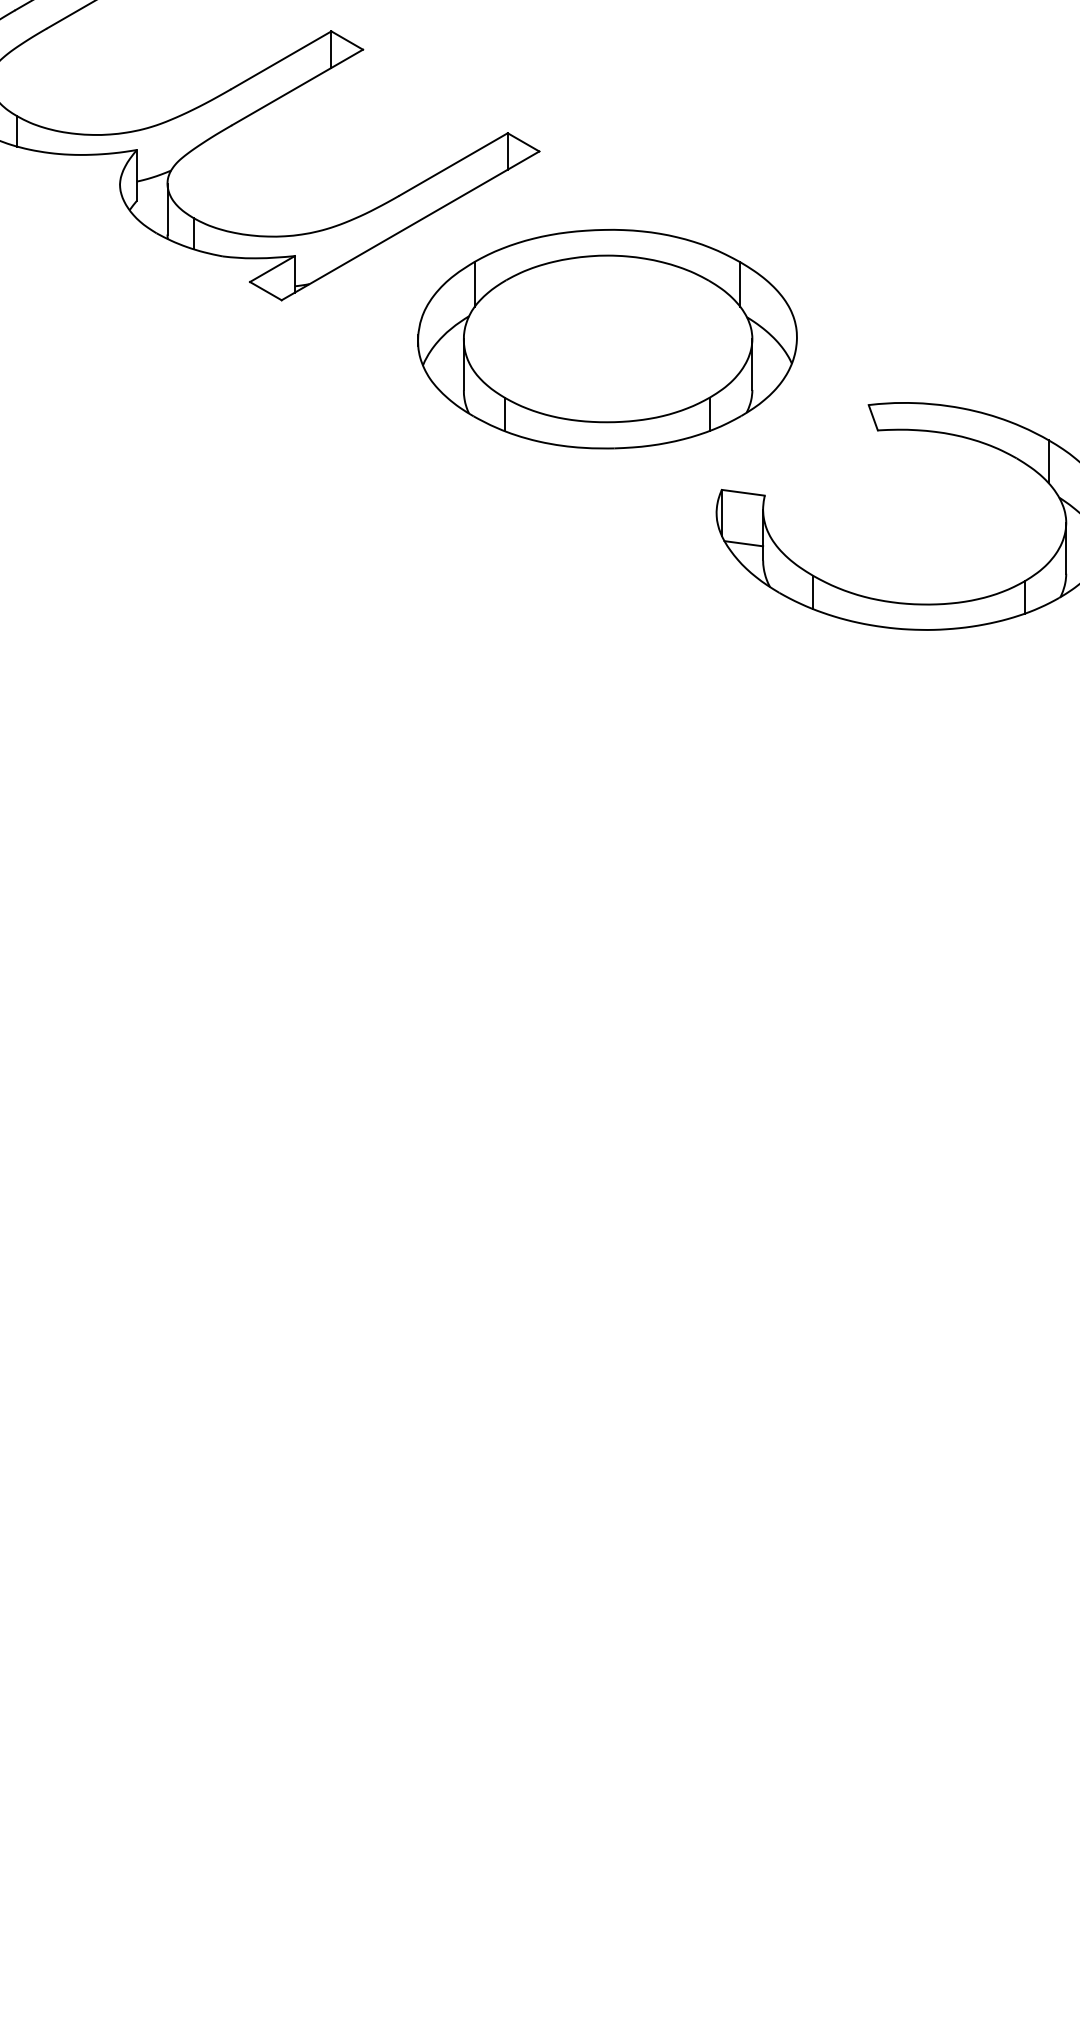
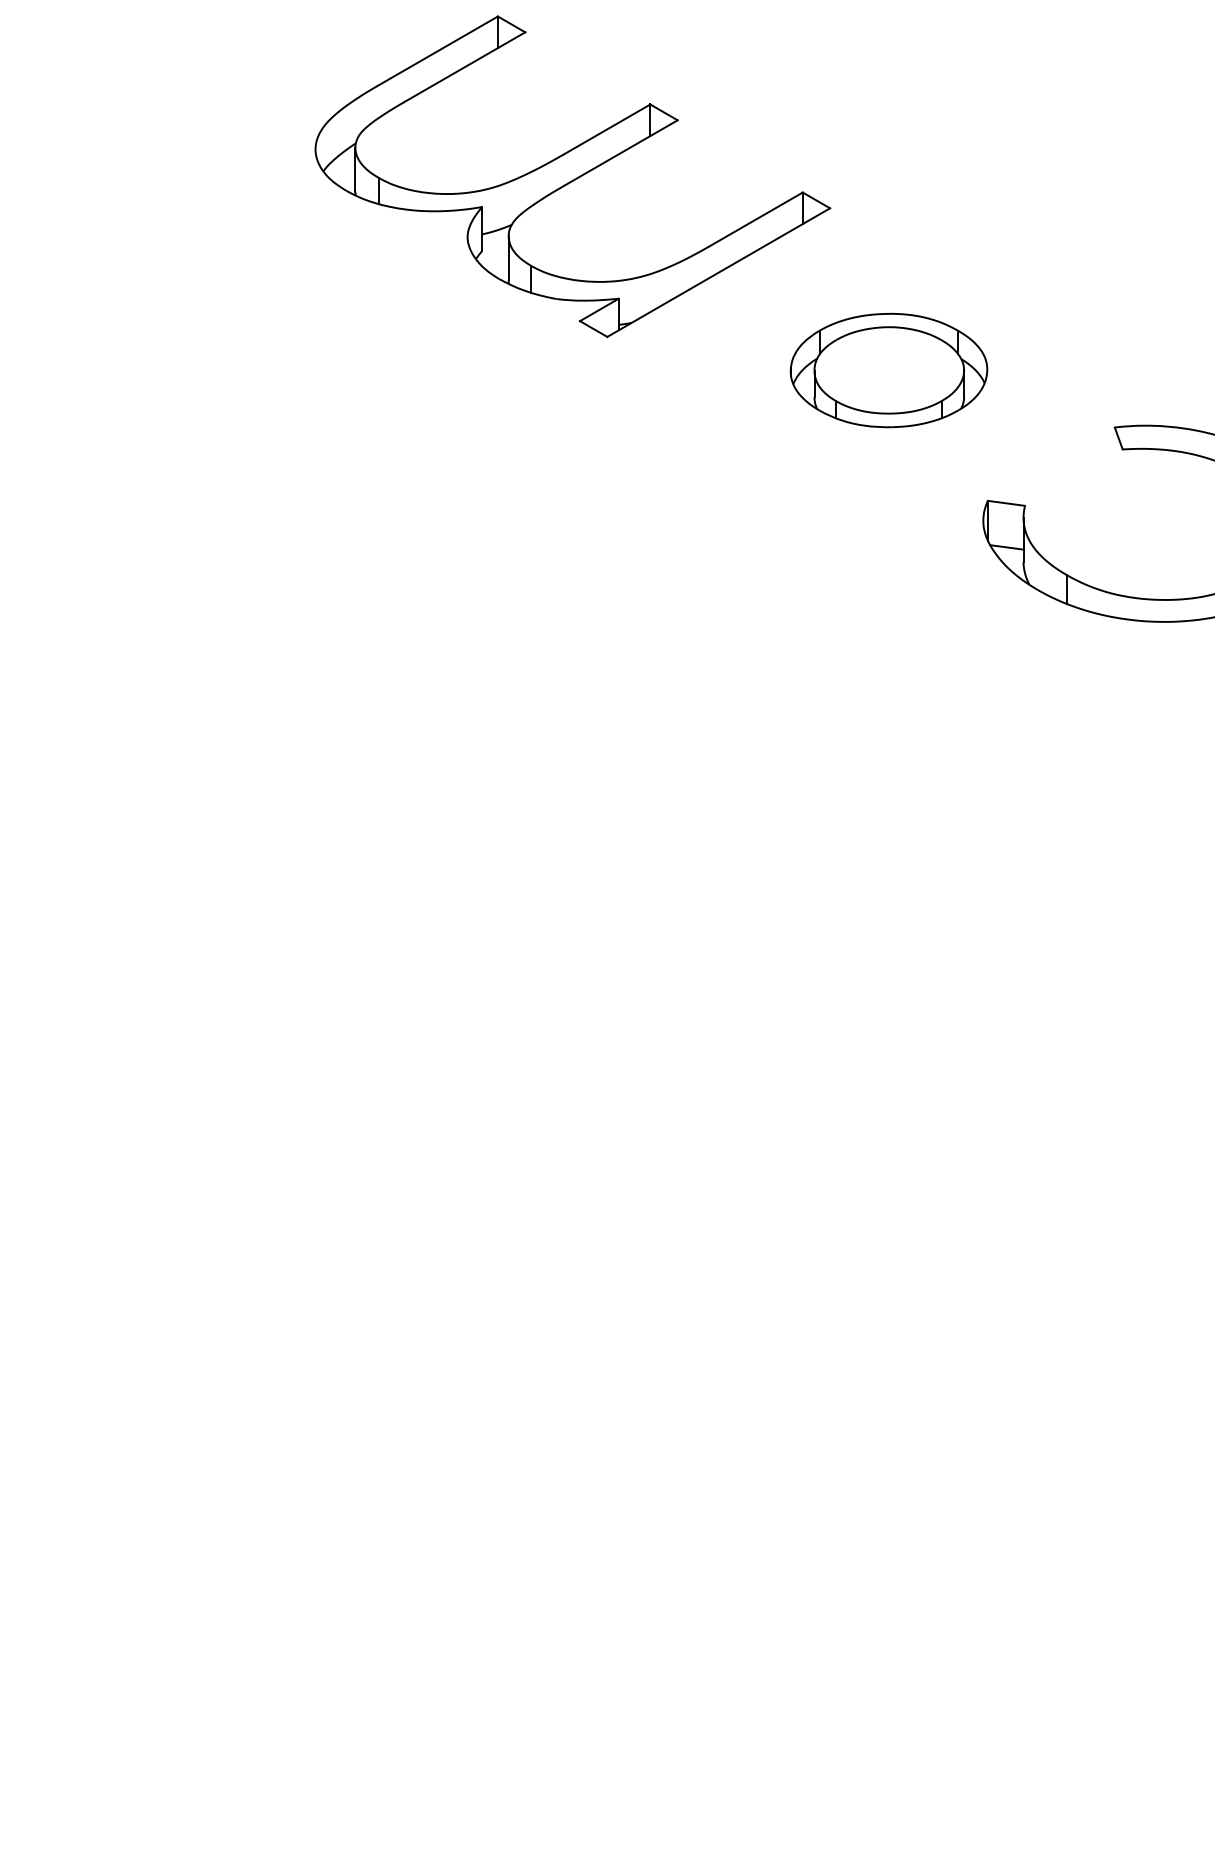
part: (606, 339) -> (888, 370), size x0.6

